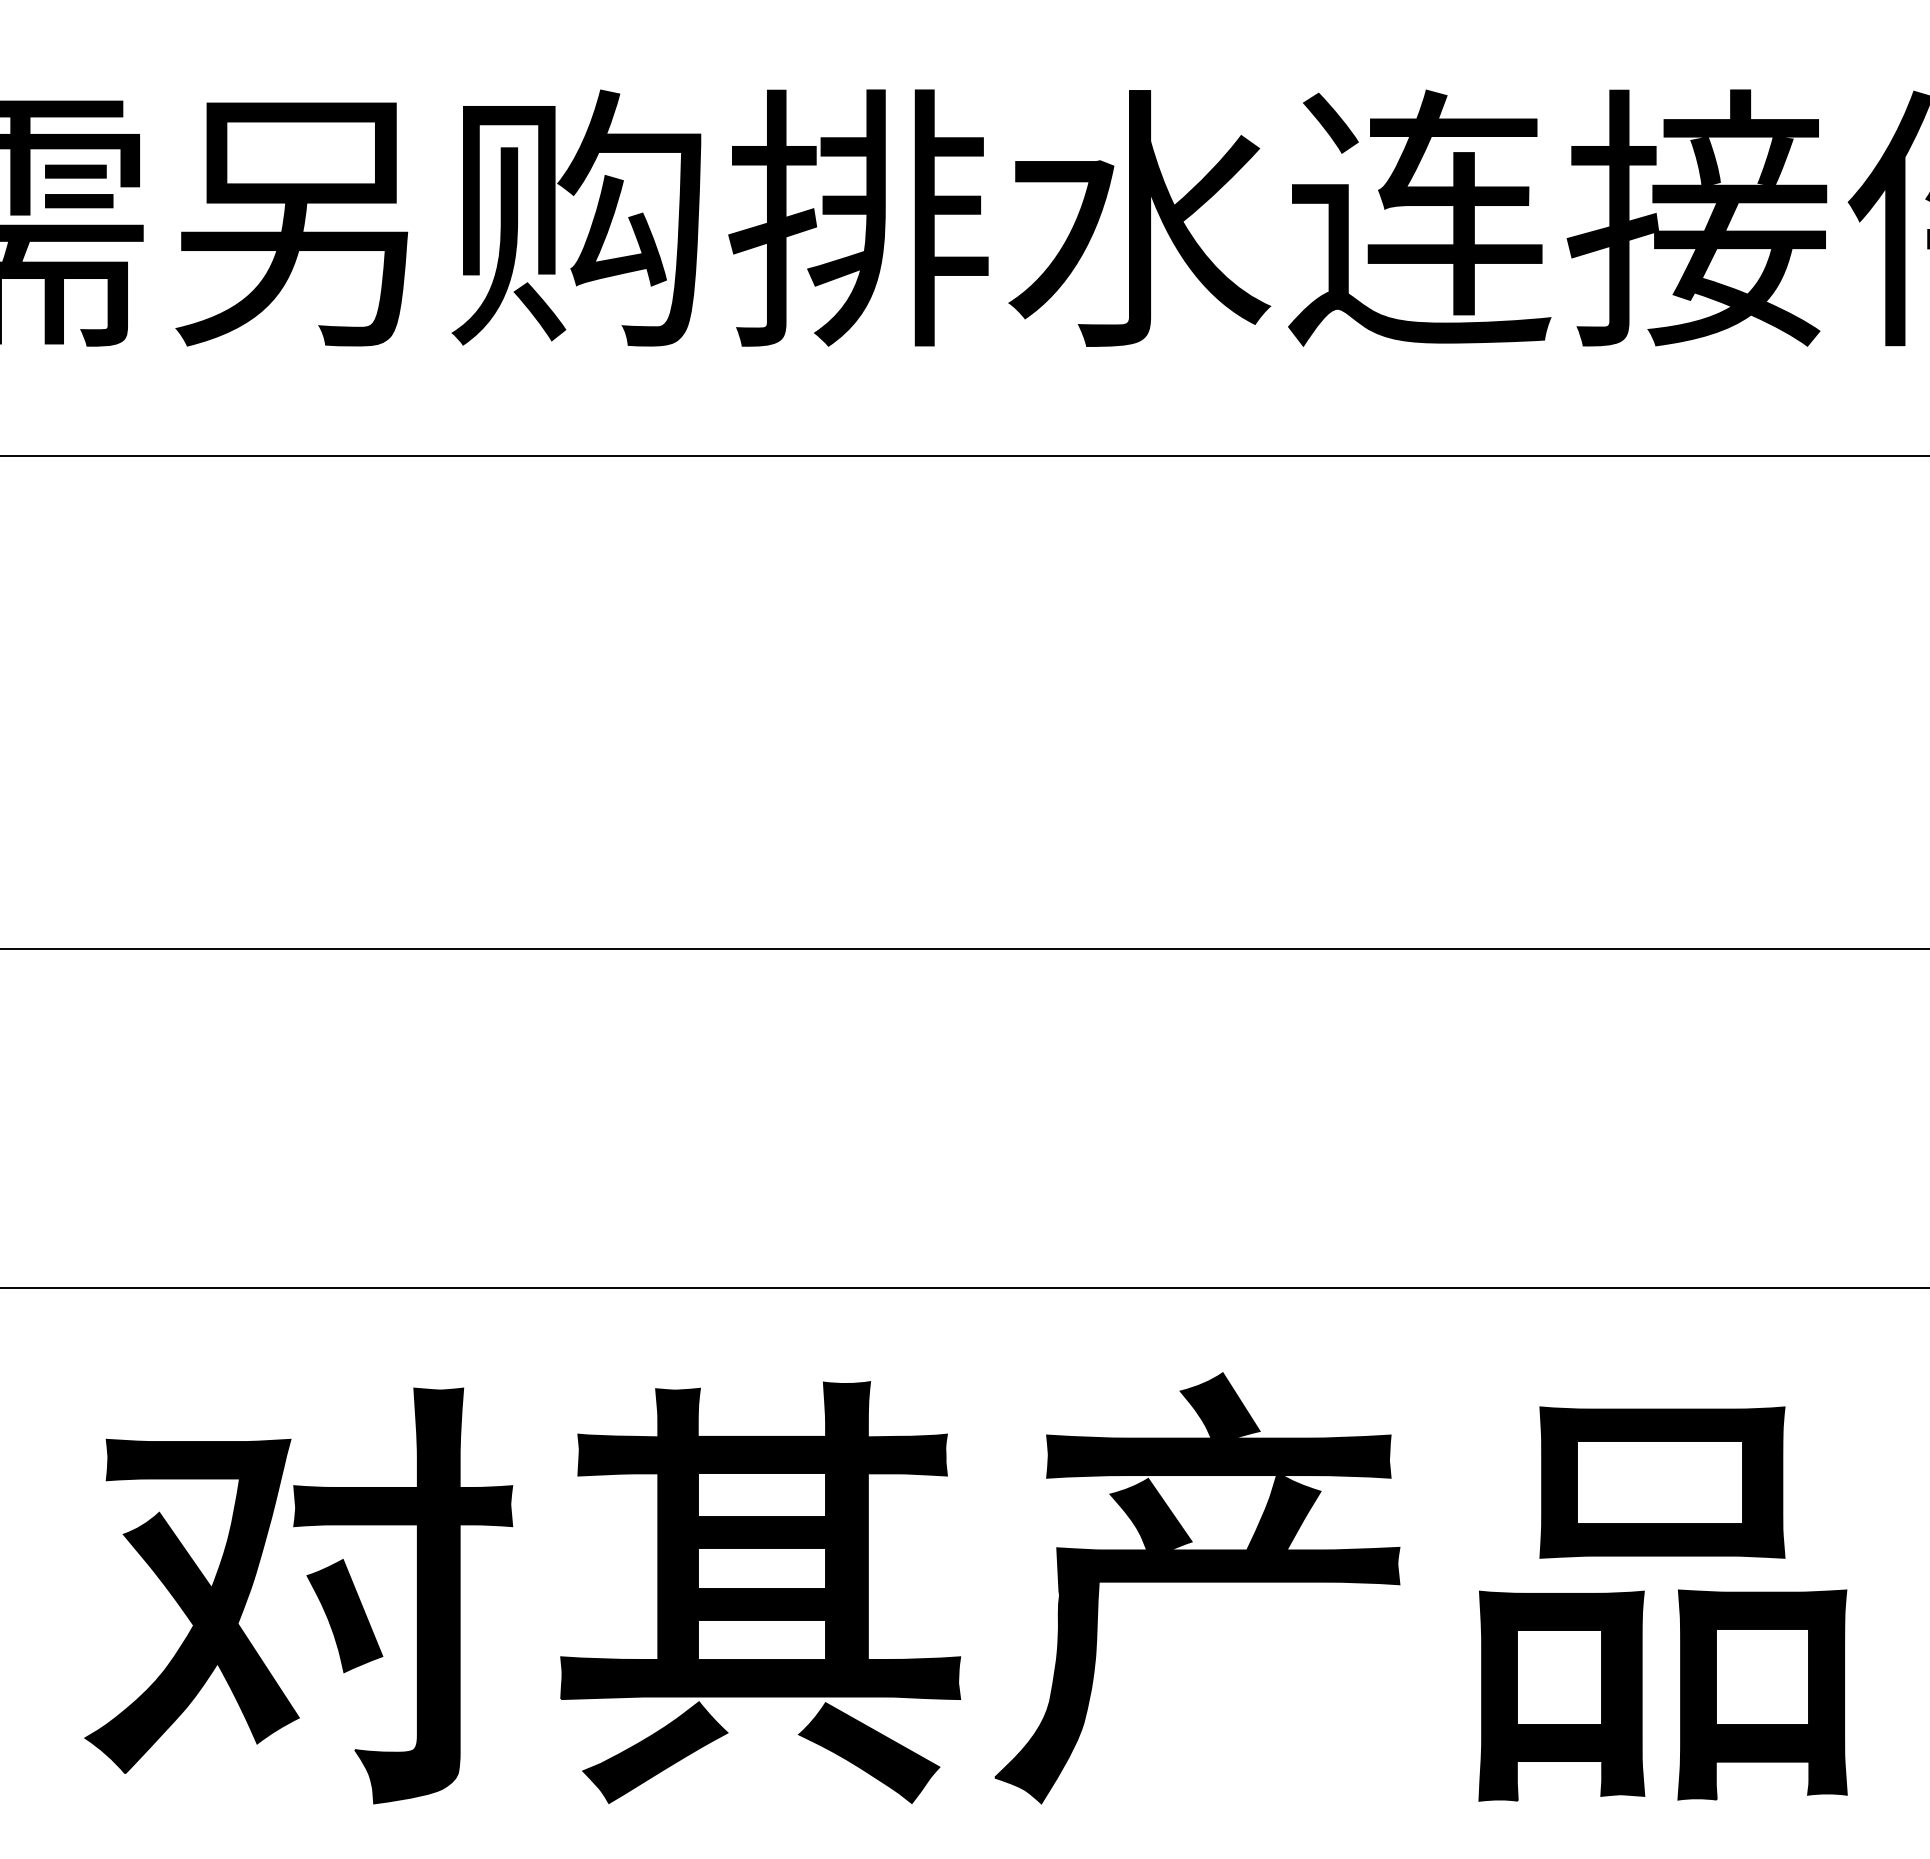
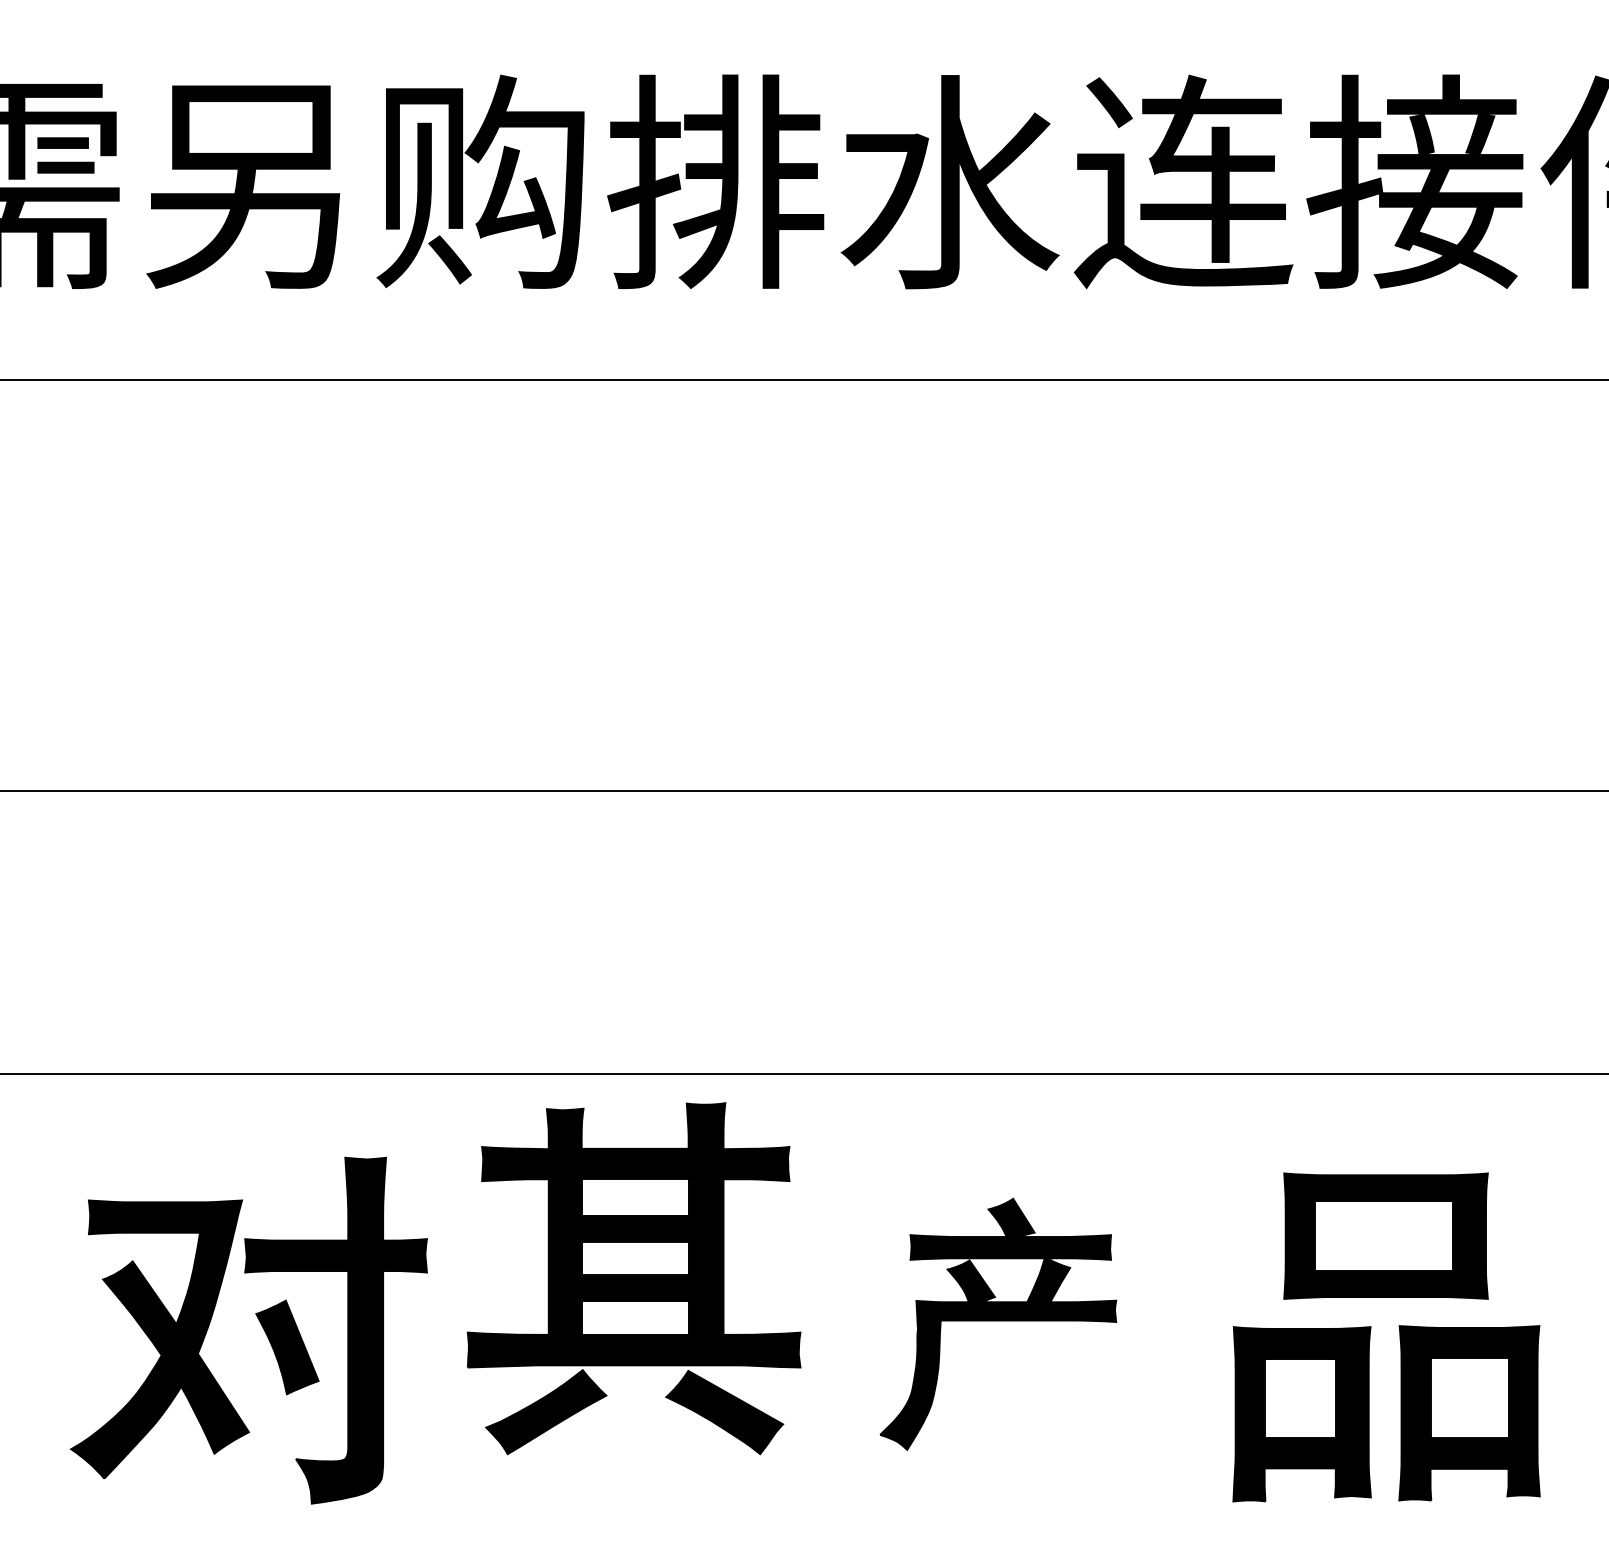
part: (1197, 1588) -> (998, 1324), size x0.7
part: (760, 1592) -> (633, 1278), moved

